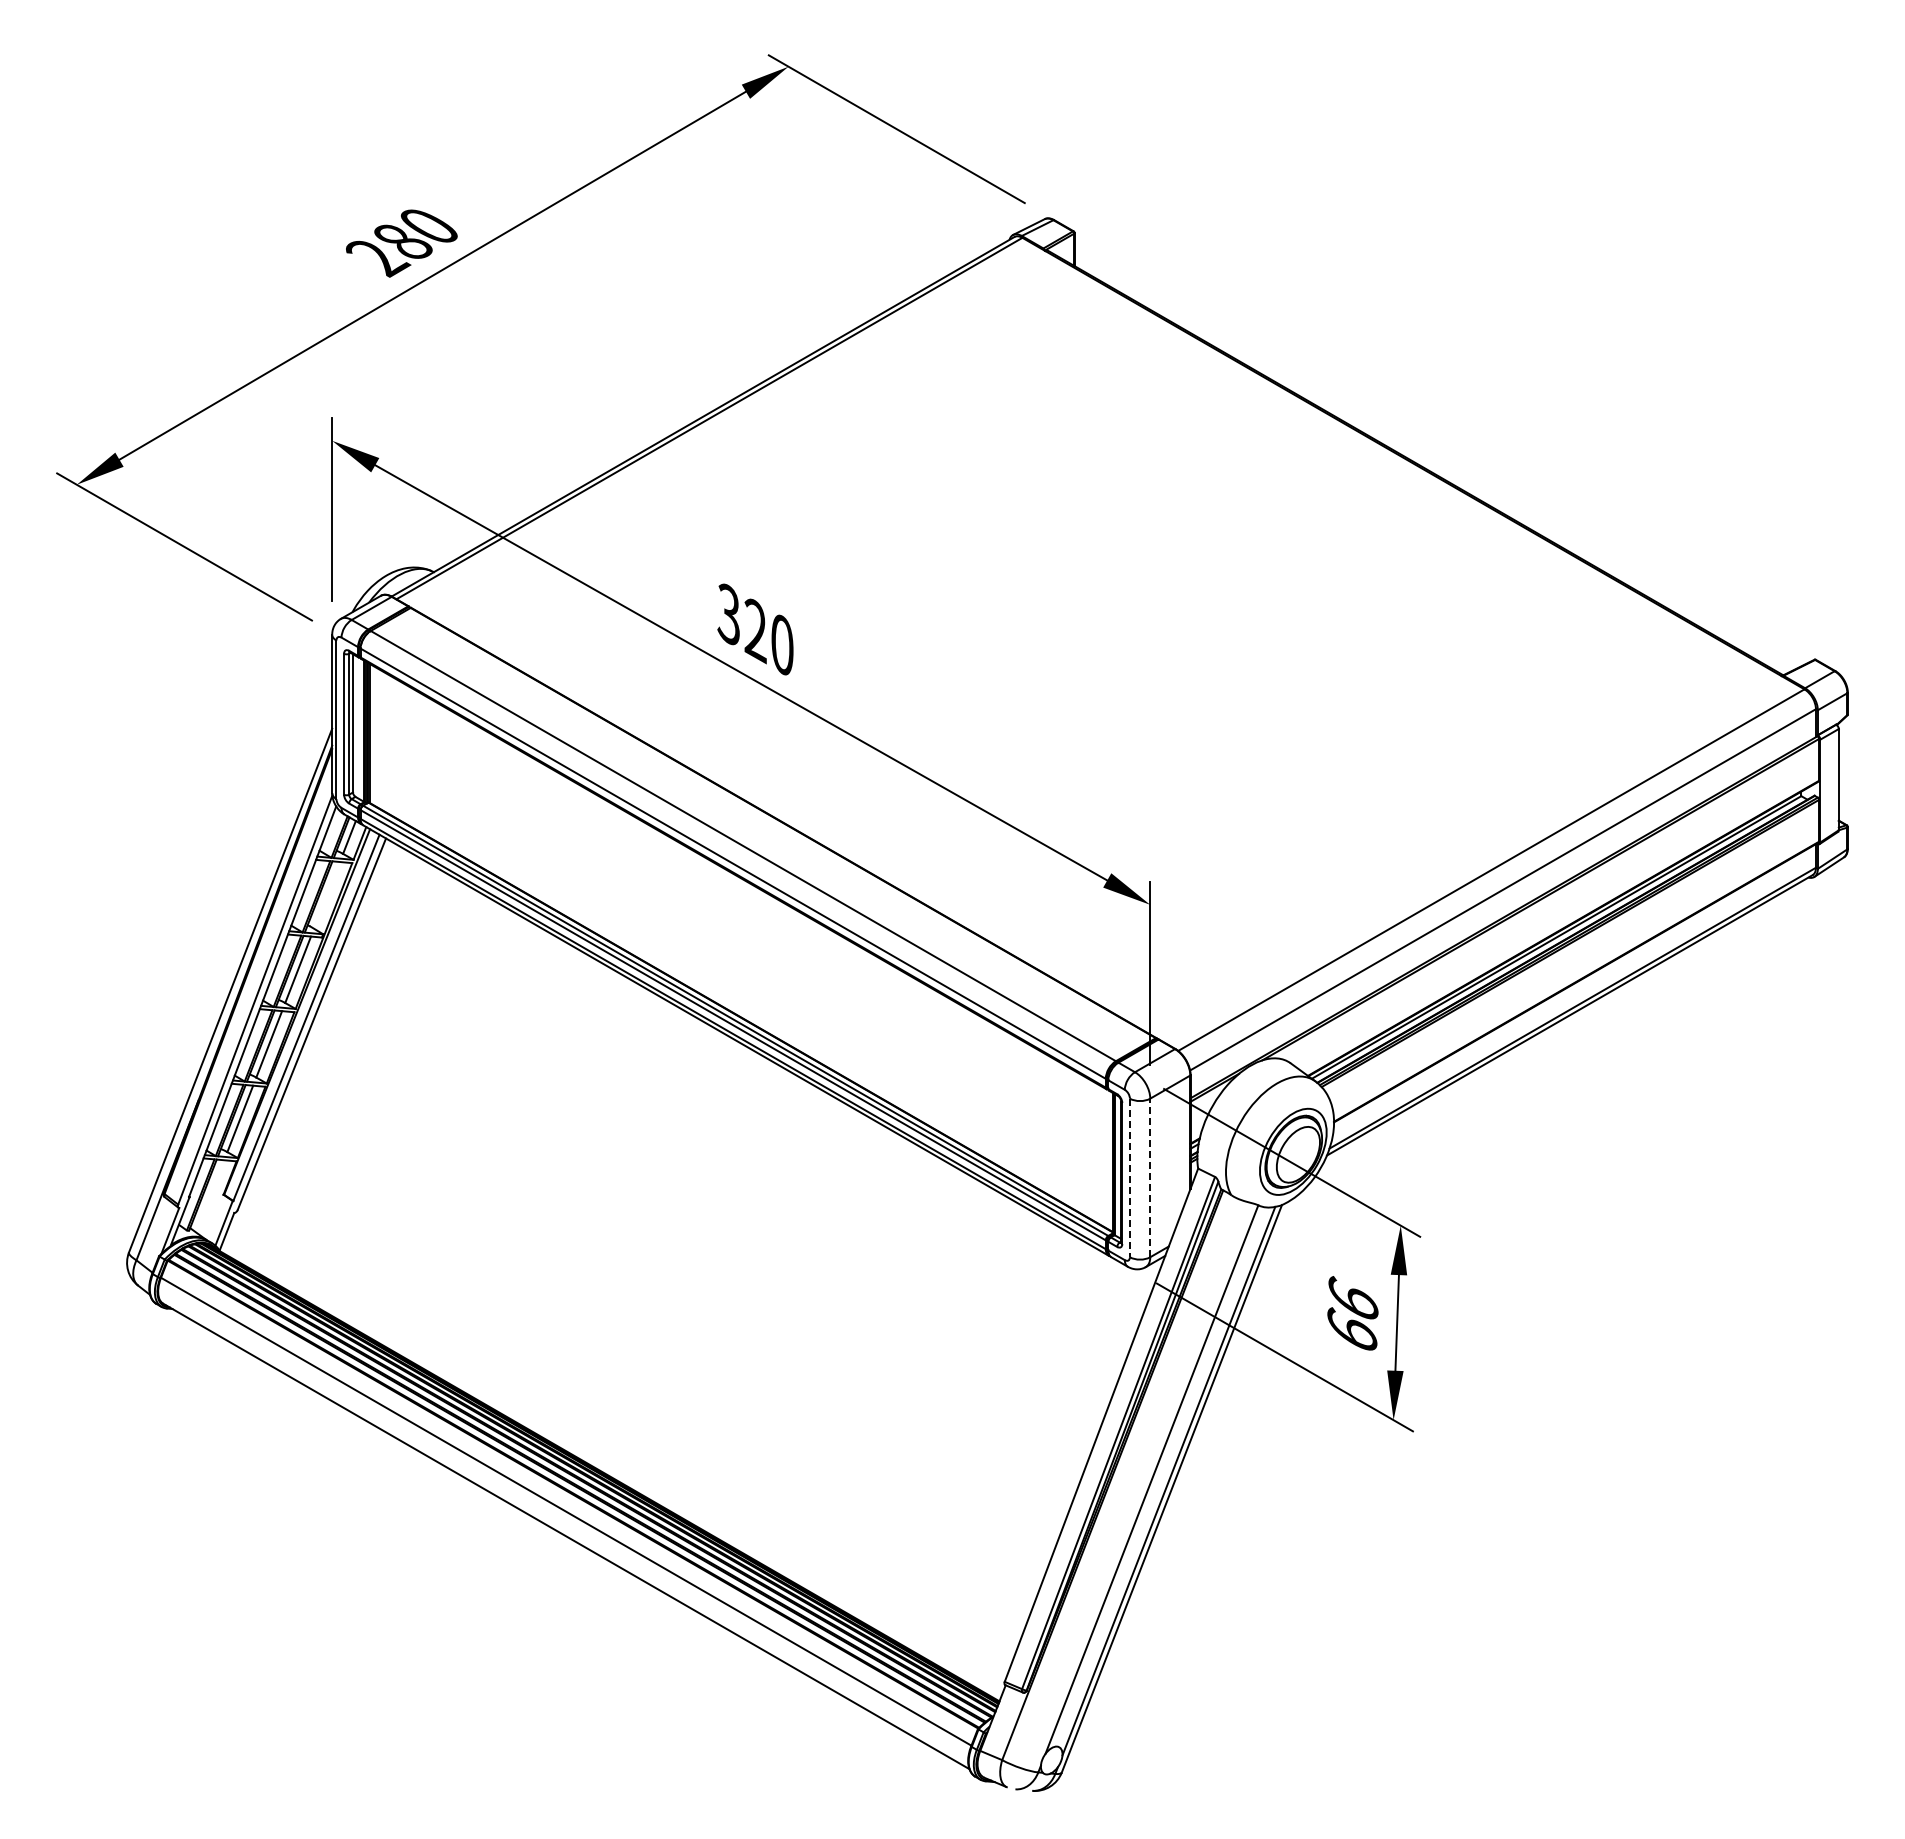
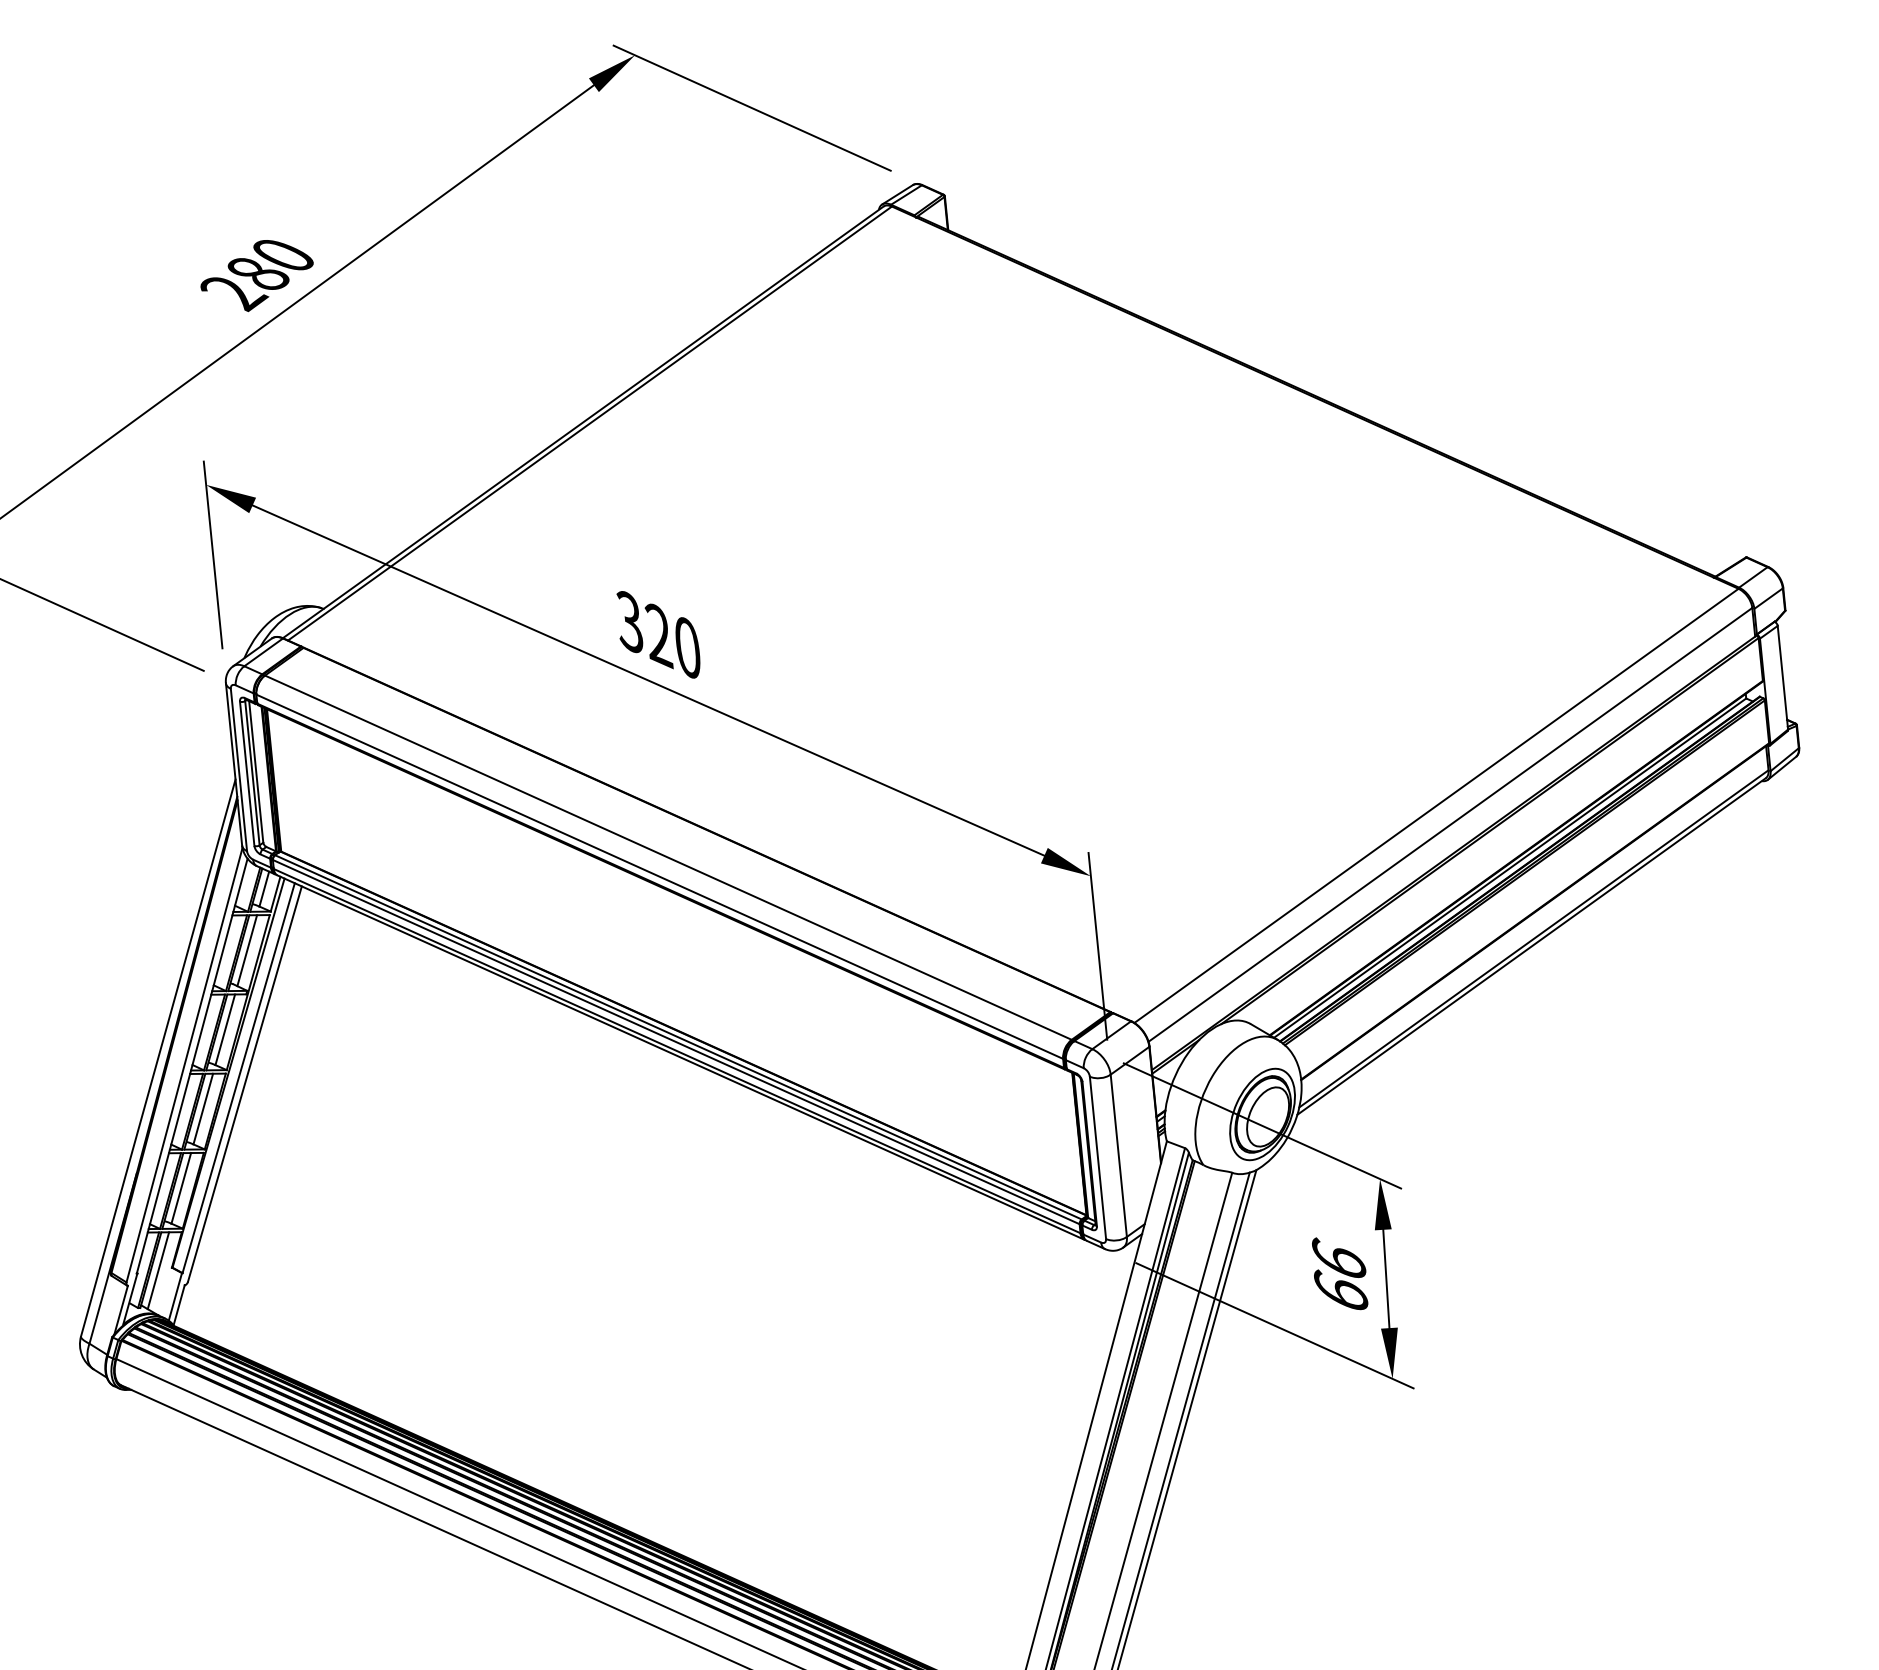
line: (326, 895) -> (246, 950), added
line: (1150, 1177) -> (1118, 1155), dashed -> solid
line: (1129, 1178) -> (1097, 1158), dashed -> solid
line: (210, 1196) -> (158, 1270), added

